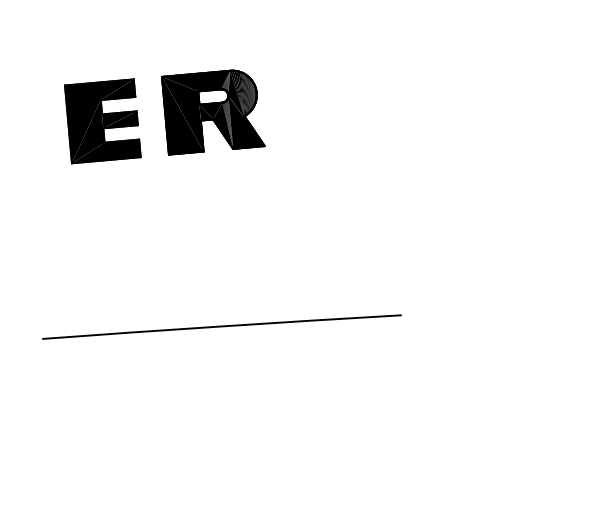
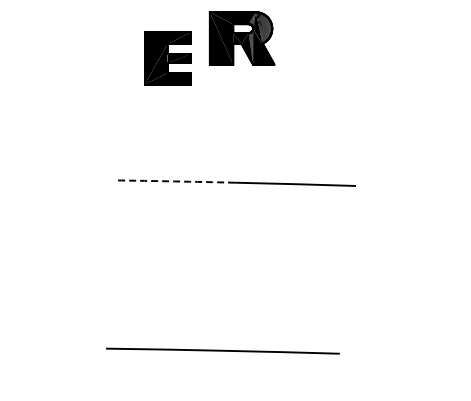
part: (102, 121) -> (167, 58), moved
arc: (131, 332) -> (174, 181), solid -> dashed

